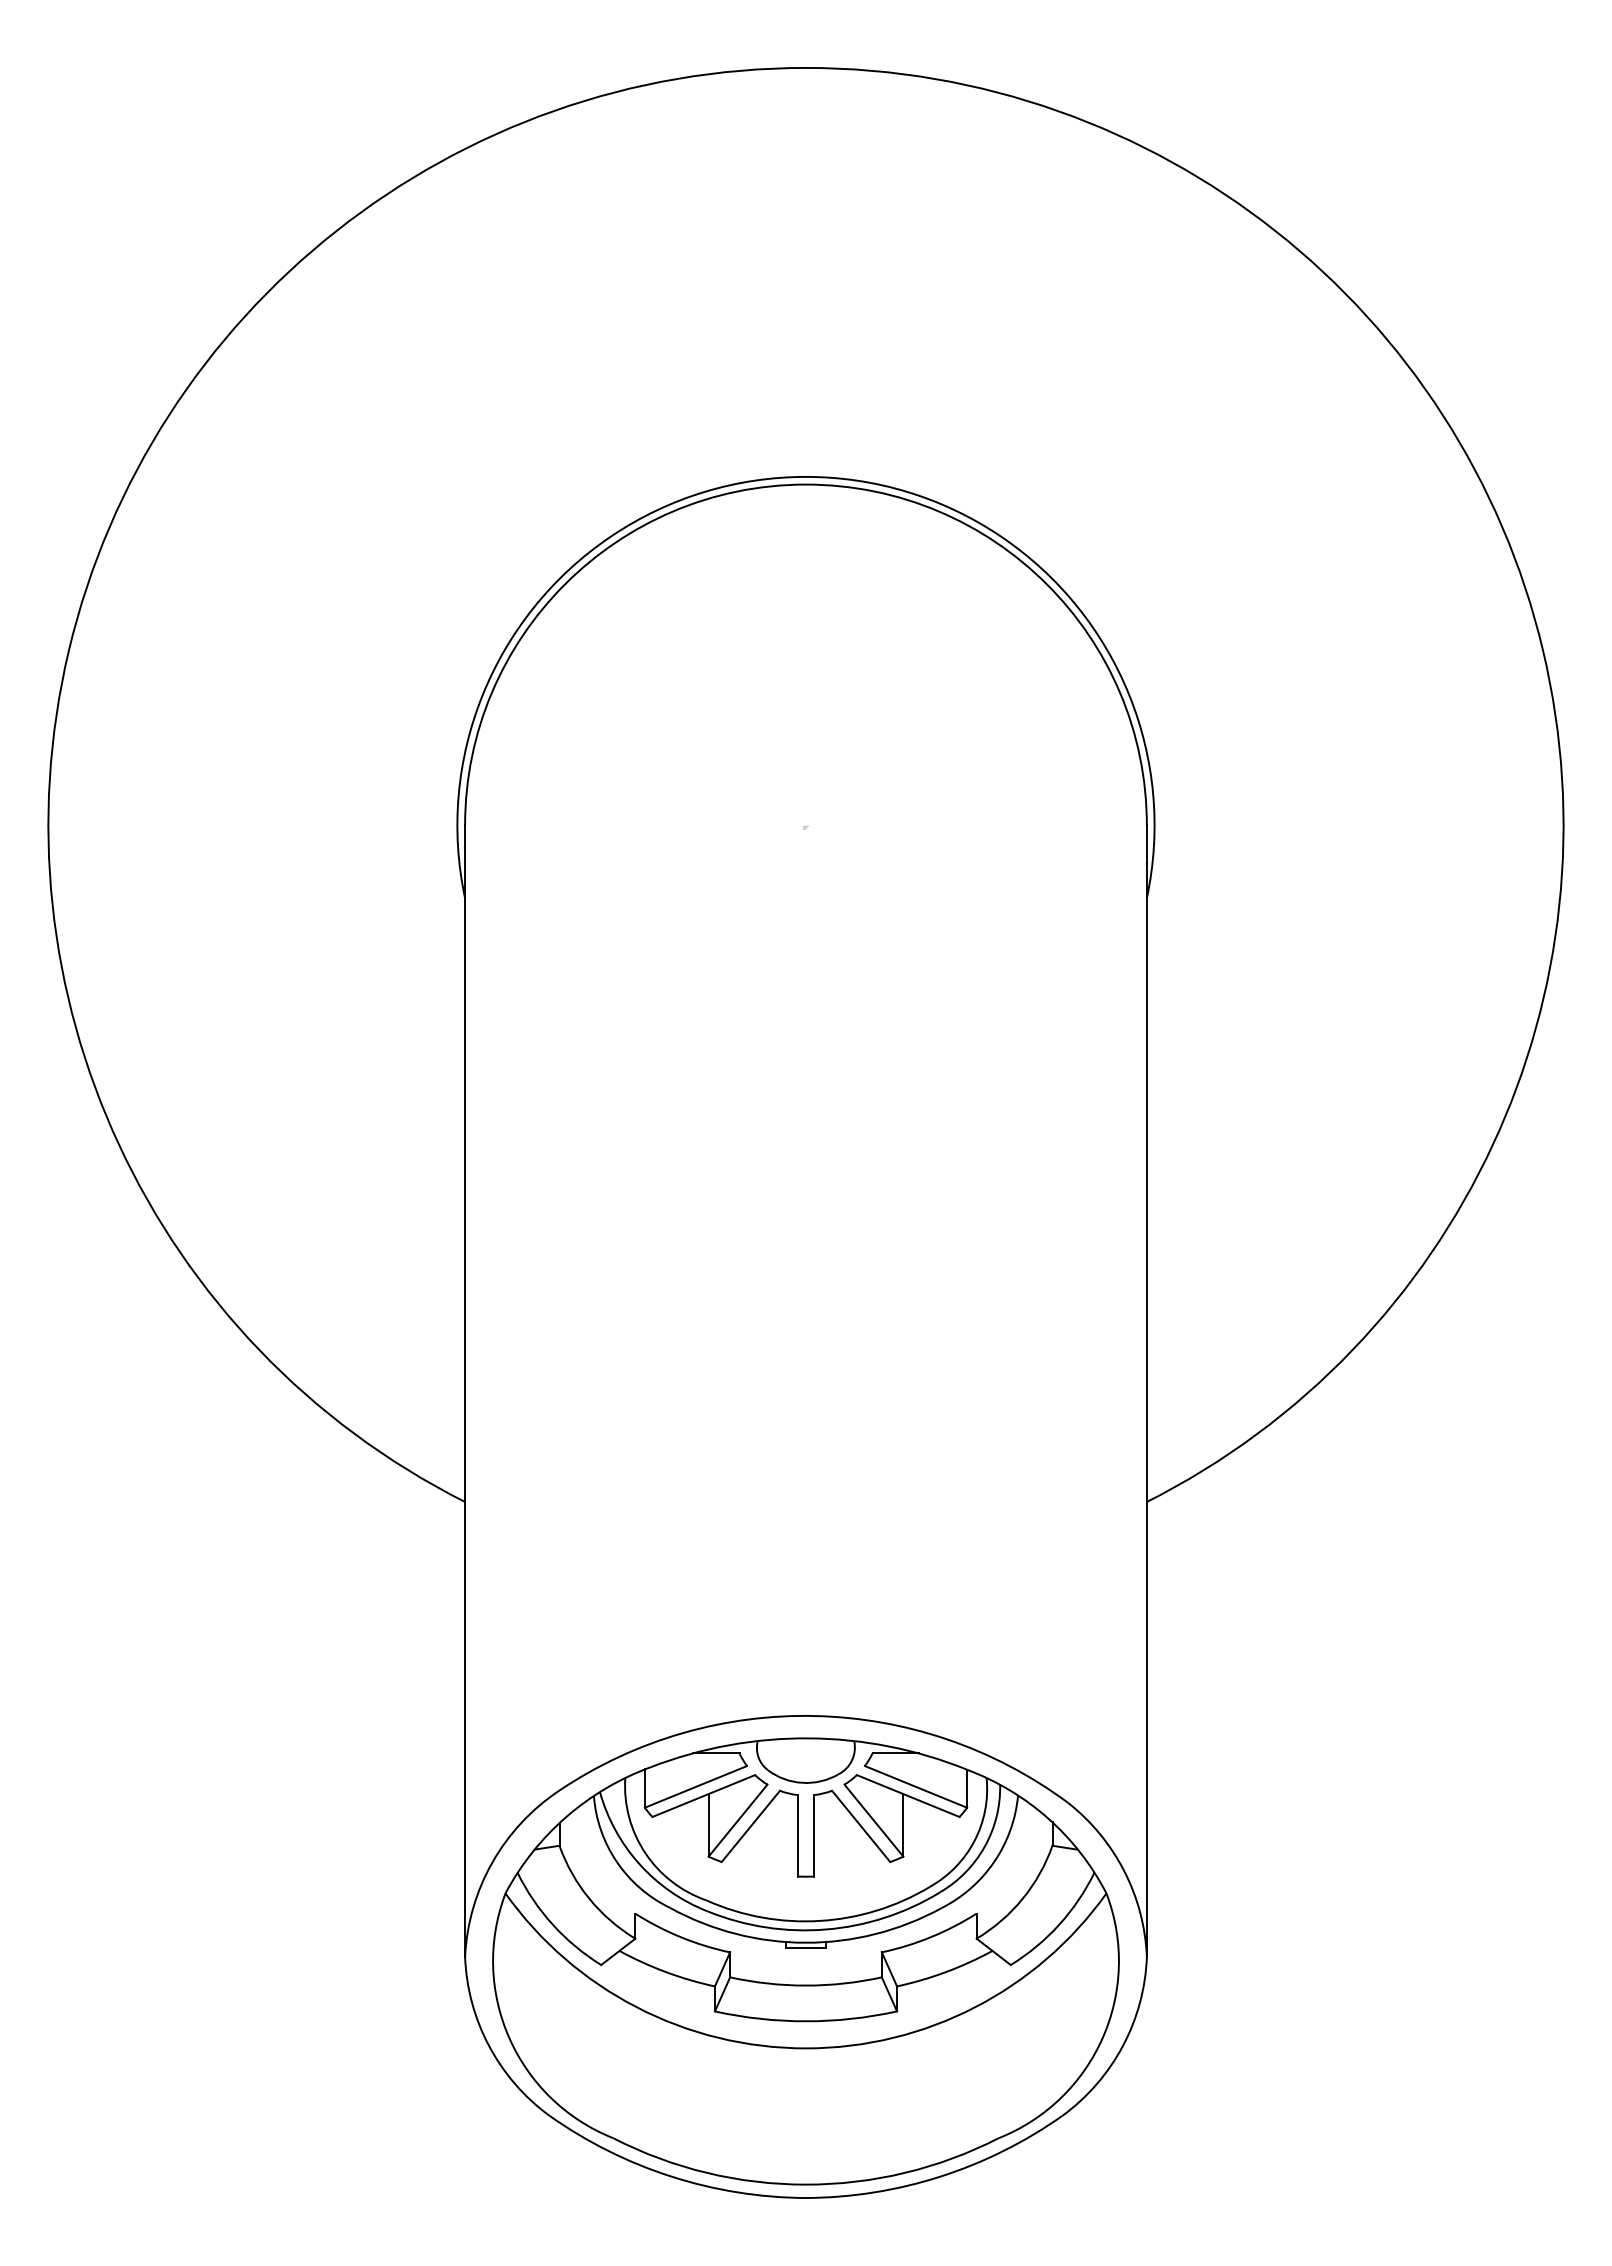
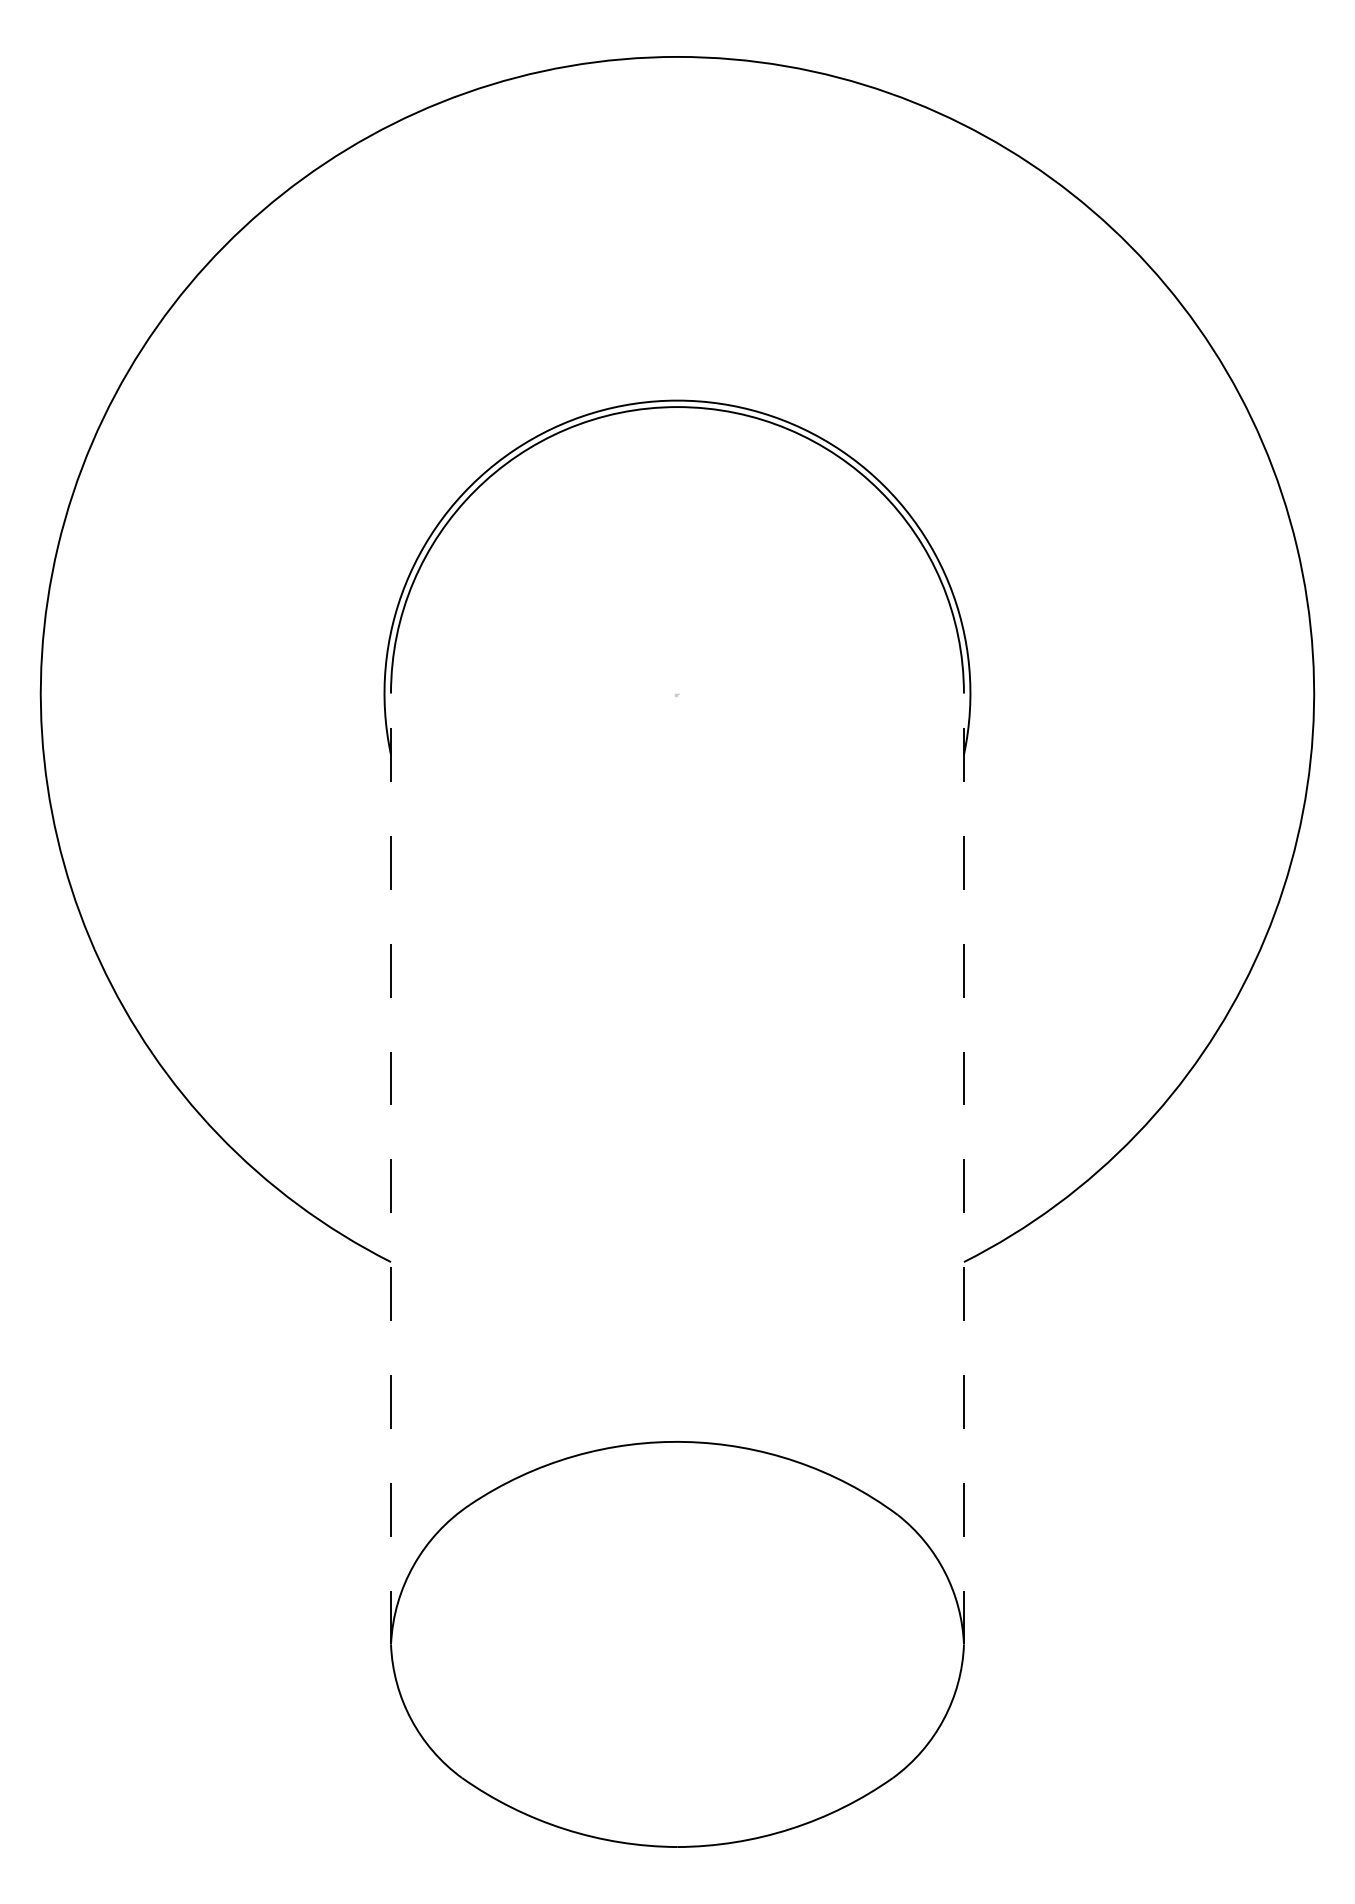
line: (465, 1391) -> (391, 1169), solid -> dashed
line: (1146, 1391) -> (963, 1169), solid -> dashed
part: (805, 1961) -> (677, 1648), removed

